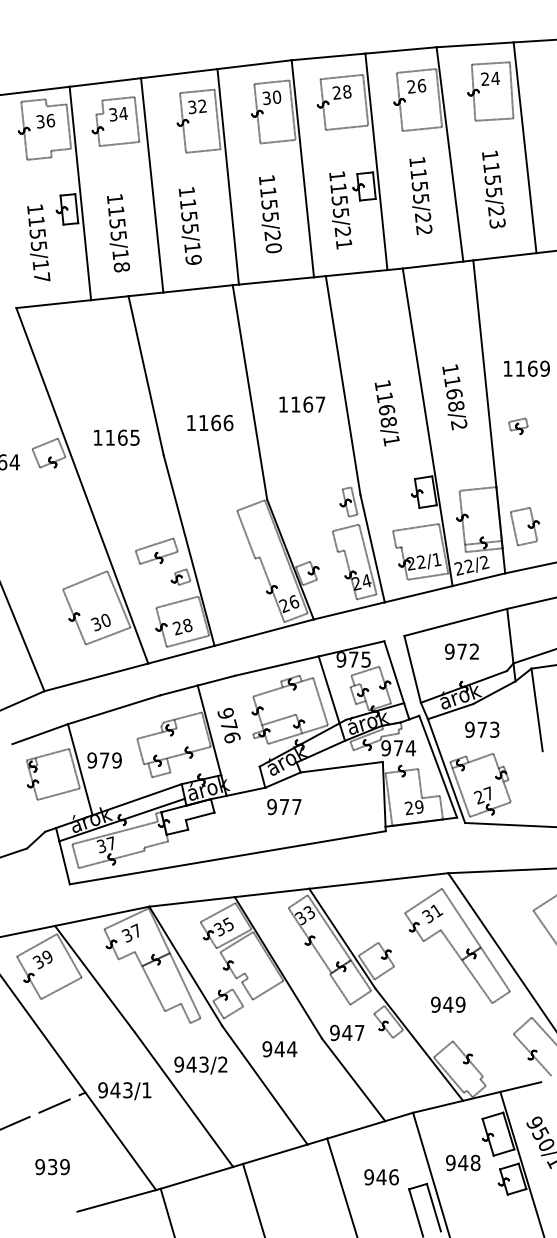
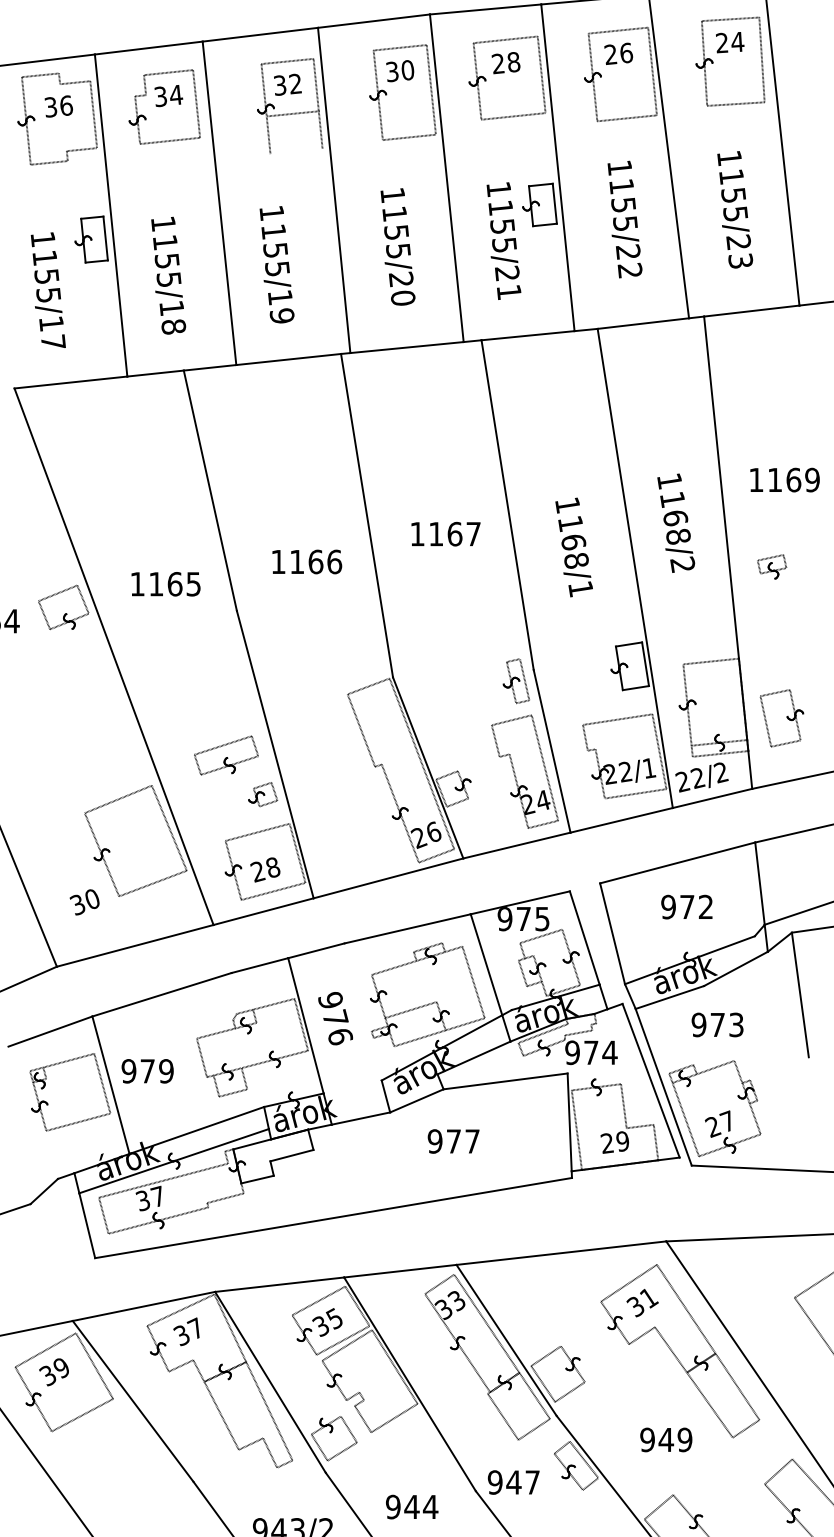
line: (202, 150) -> (292, 112), moved
text: (100, 622) -> (84, 902), moved
text: (284, 806) -> (453, 1140), moved

